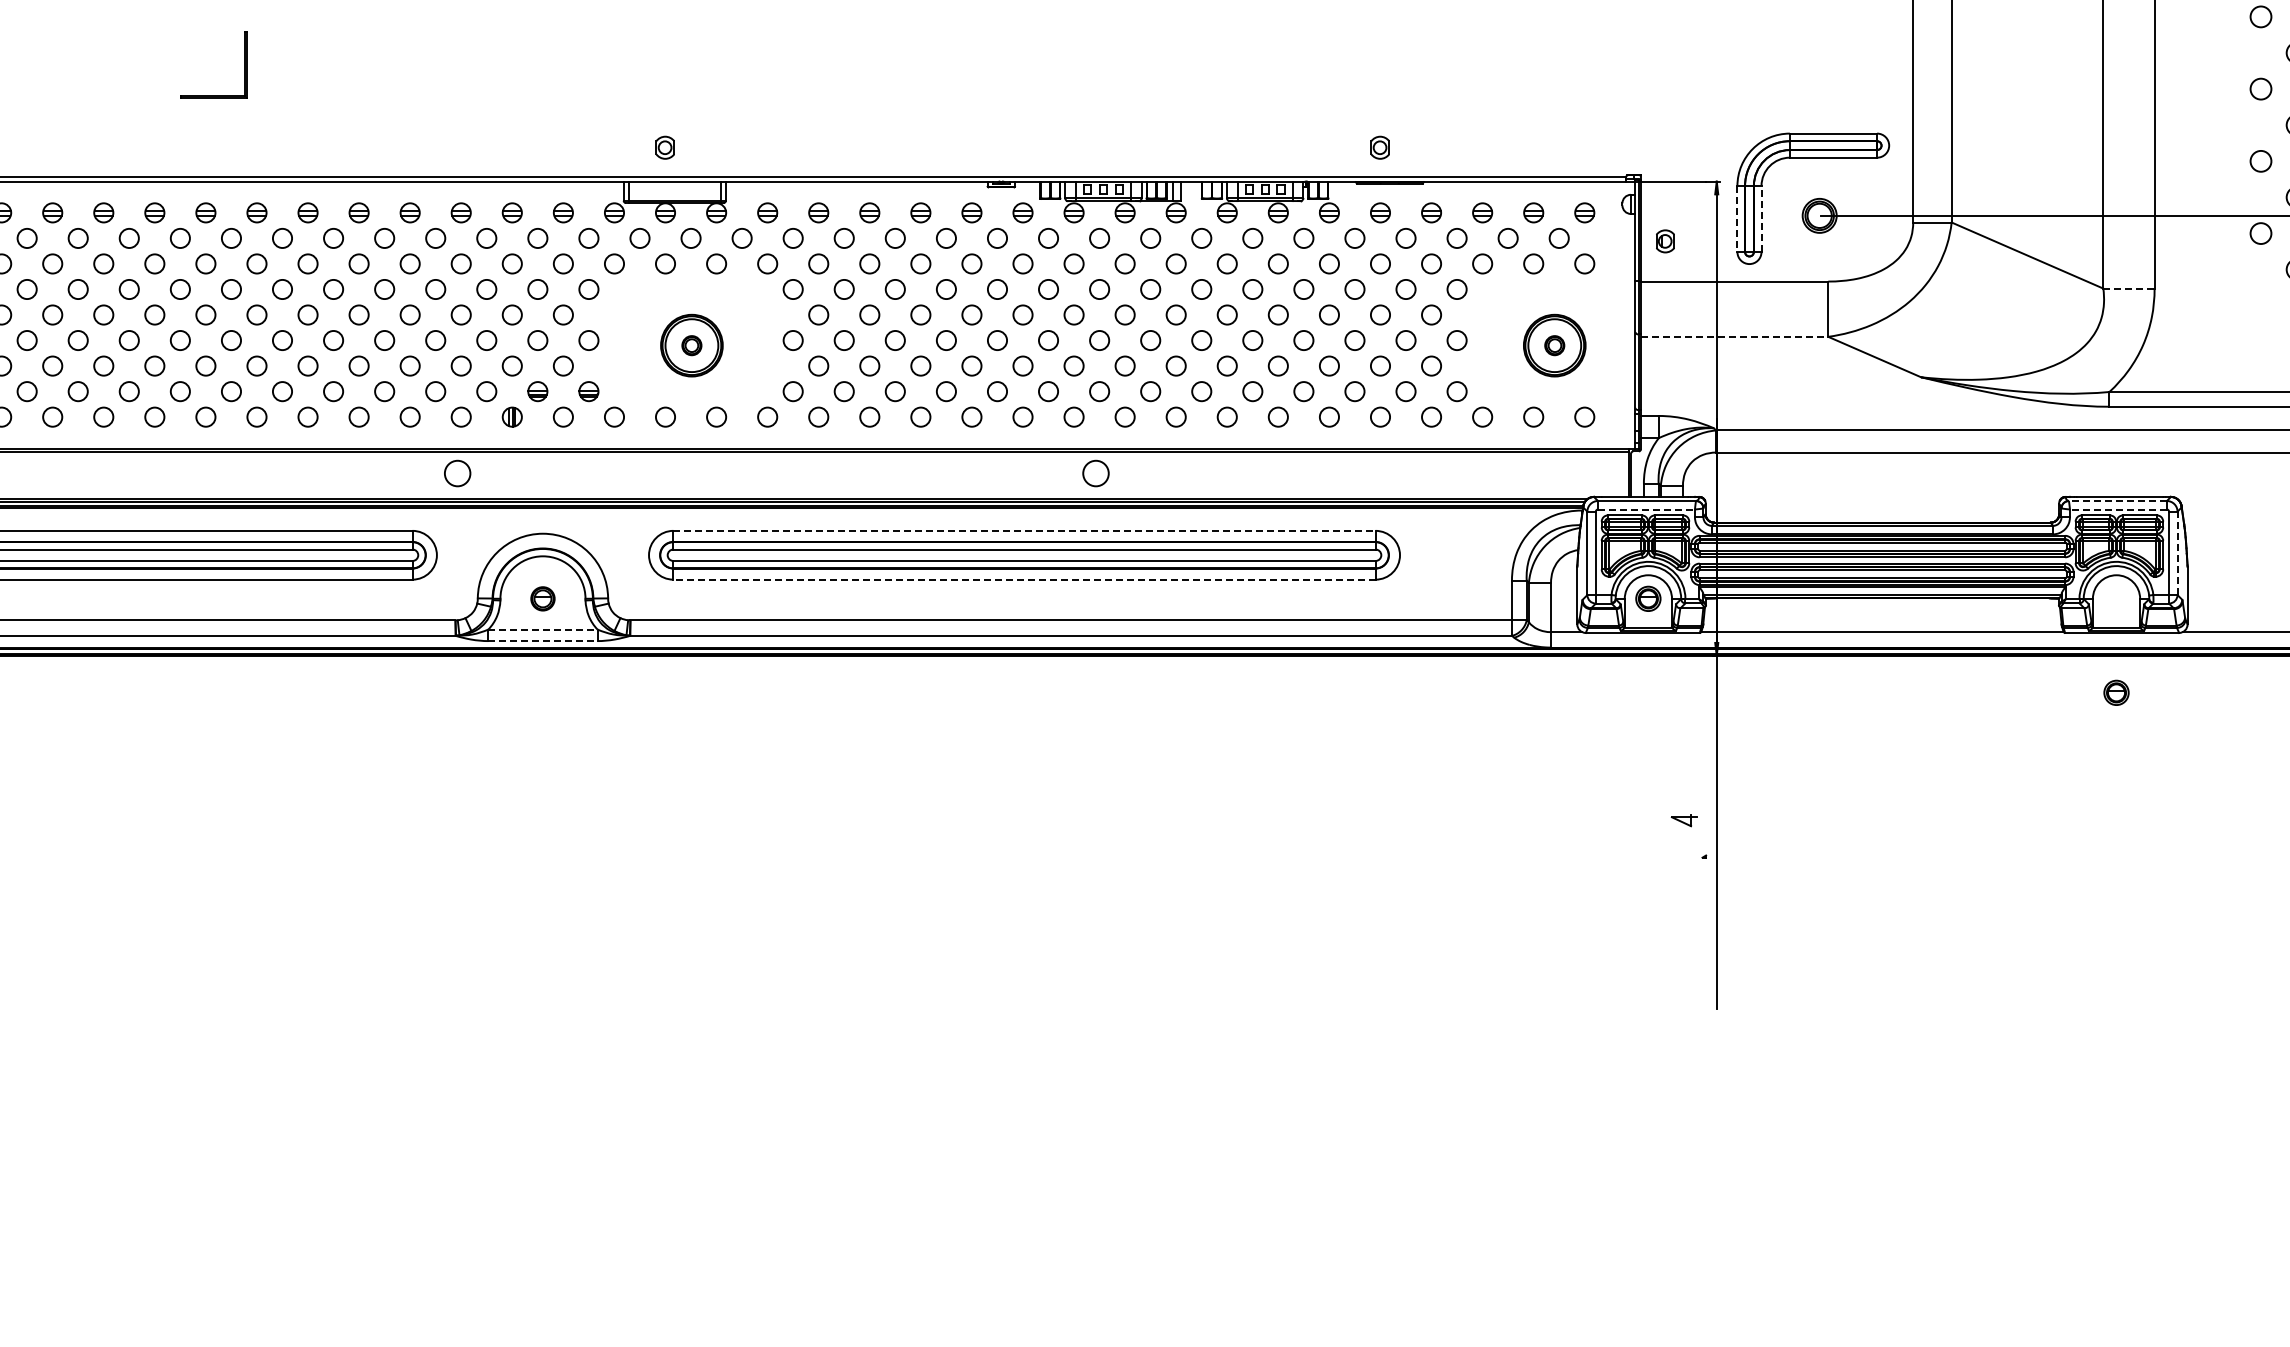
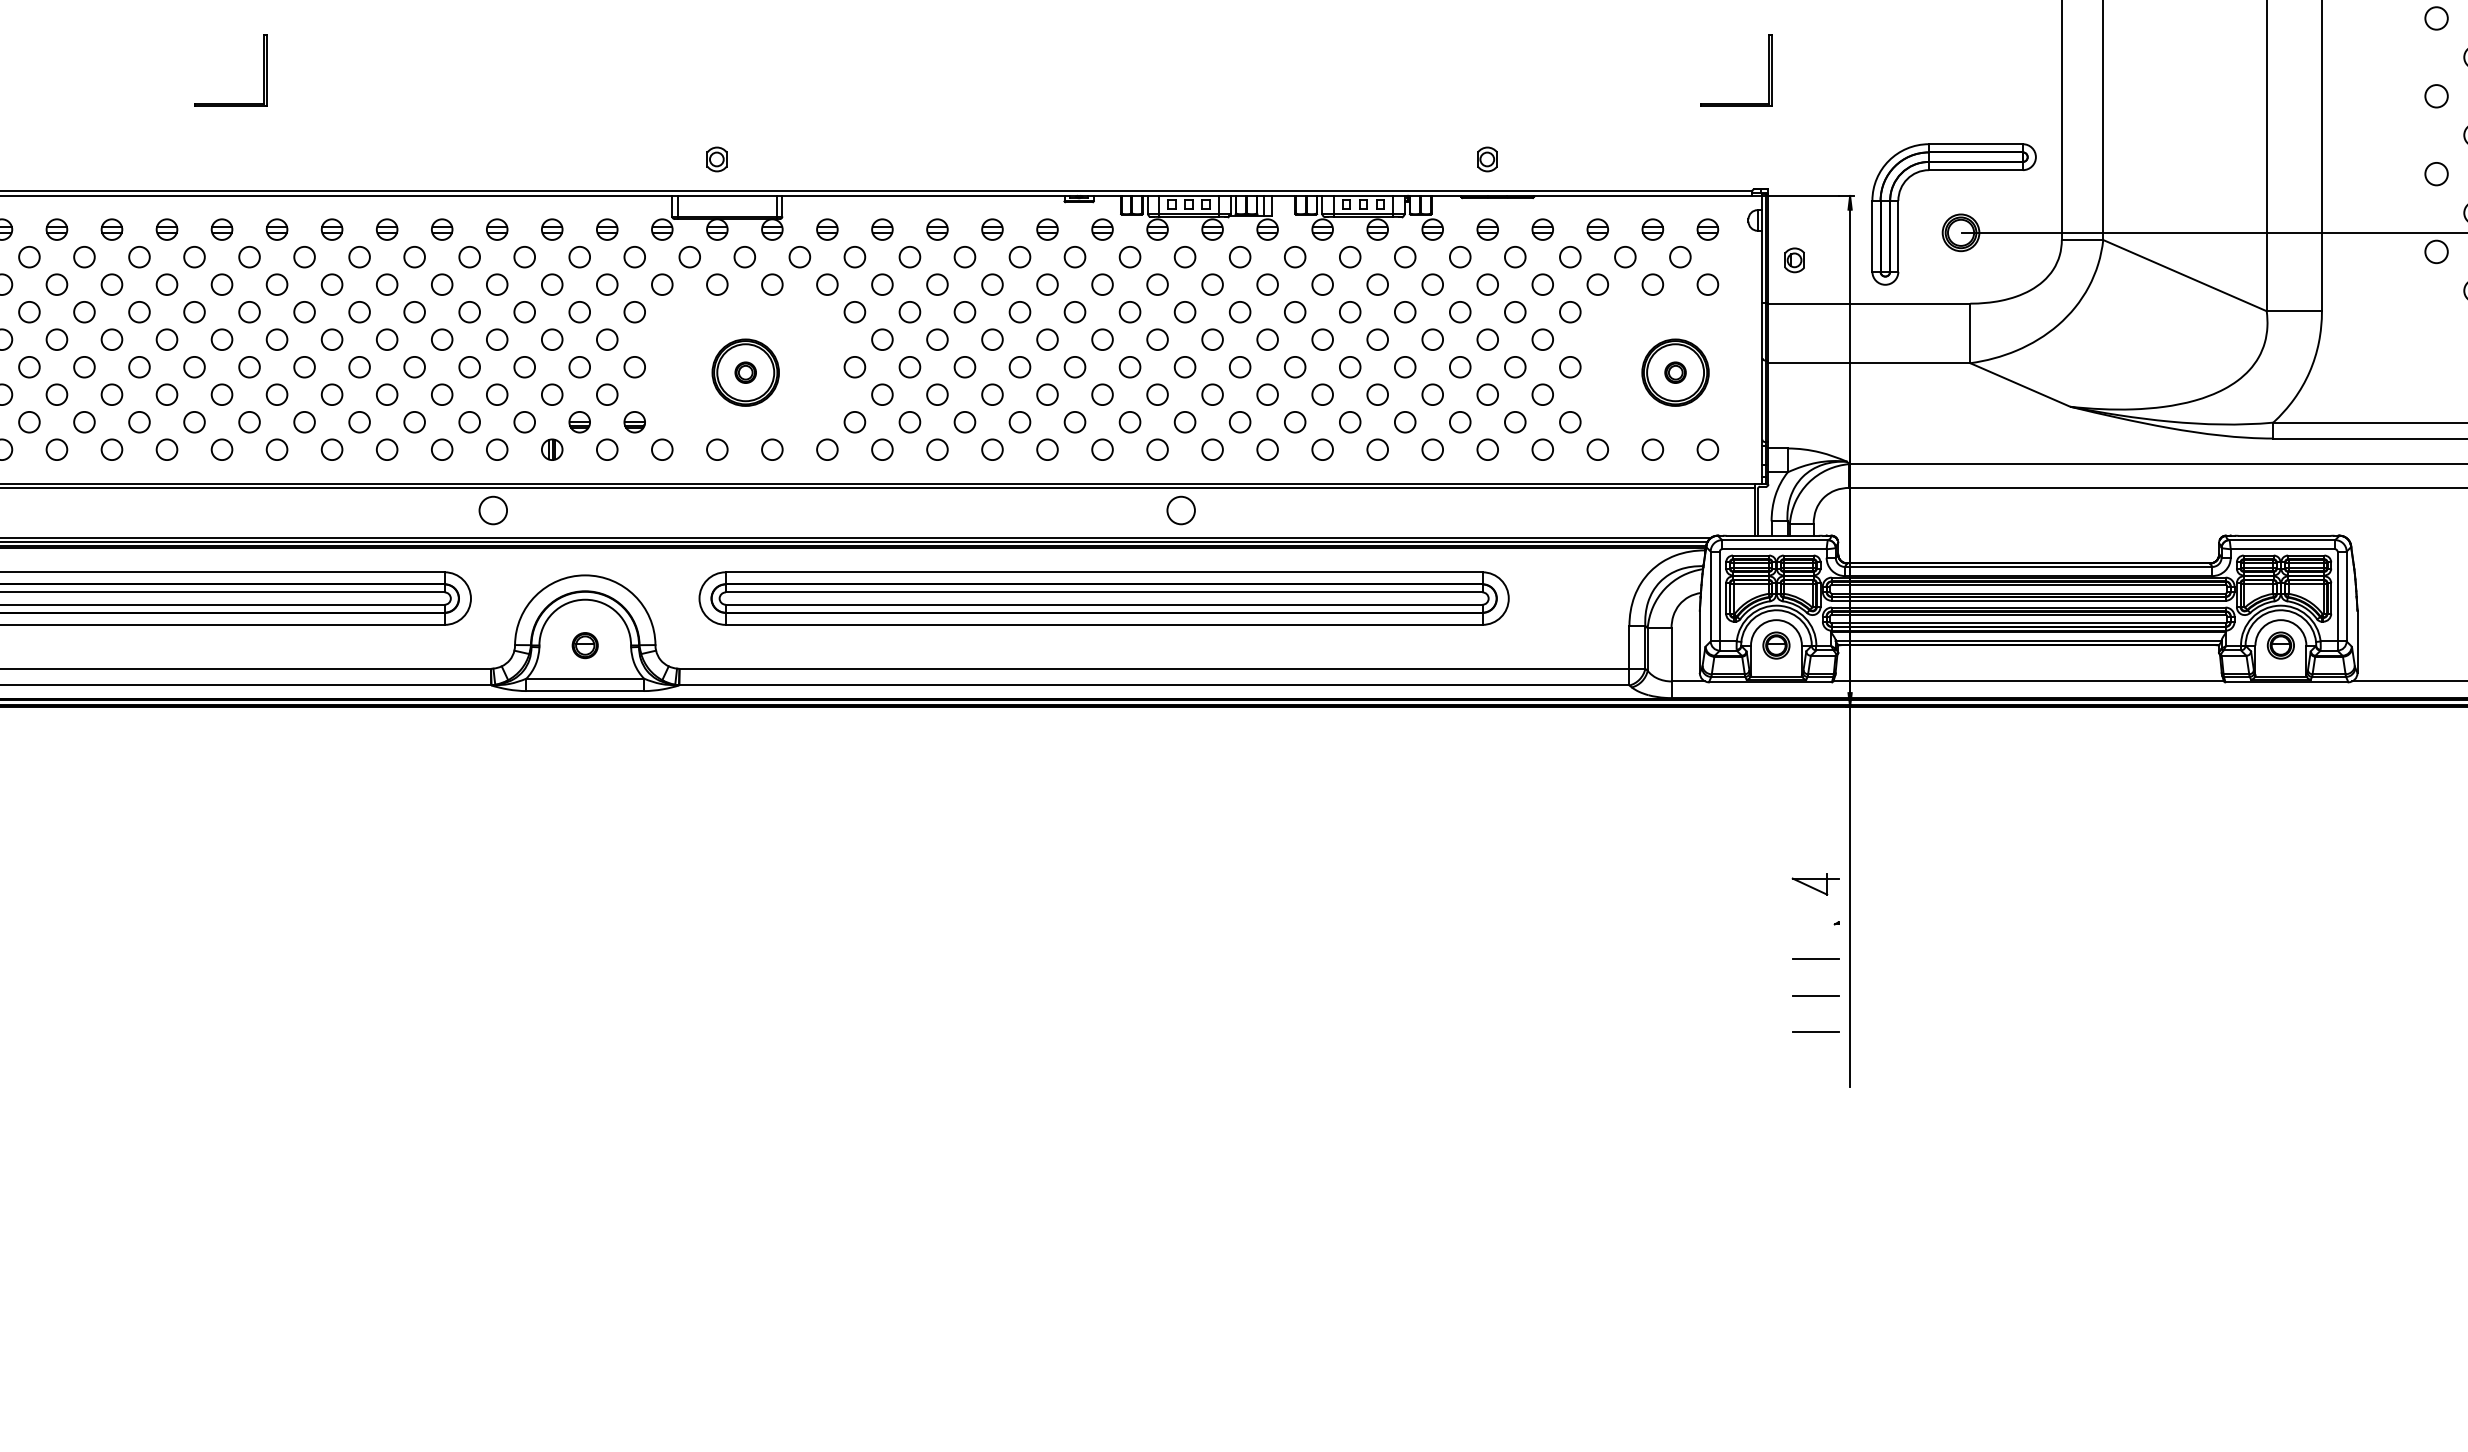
part: (1641, 64) -> (1769, 69), added
line: (1737, 219) -> (1872, 236), dashed -> solid
line: (1761, 219) -> (1898, 236), dashed -> solid
line: (2128, 288) -> (2293, 311), dashed -> solid
line: (1734, 336) -> (1869, 362), dashed -> solid
line: (2117, 501) -> (2281, 540), dashed -> solid
line: (1646, 509) -> (1774, 549), dashed -> solid
line: (2117, 509) -> (2281, 549), dashed -> solid
line: (1025, 530) -> (1105, 571), dashed -> solid
line: (2177, 553) -> (2346, 596), dashed -> solid
line: (1024, 579) -> (1104, 624), dashed -> solid
line: (542, 629) -> (584, 678), dashed -> solid
line: (542, 641) -> (584, 691), dashed -> solid
part: (2116, 692) -> (2280, 645), moved
part: (1684, 820) -> (1815, 884), size x1.67
line: (1684, 889) -> (1815, 958), added
line: (1684, 923) -> (1815, 995), added
line: (1684, 957) -> (1815, 1032), added

